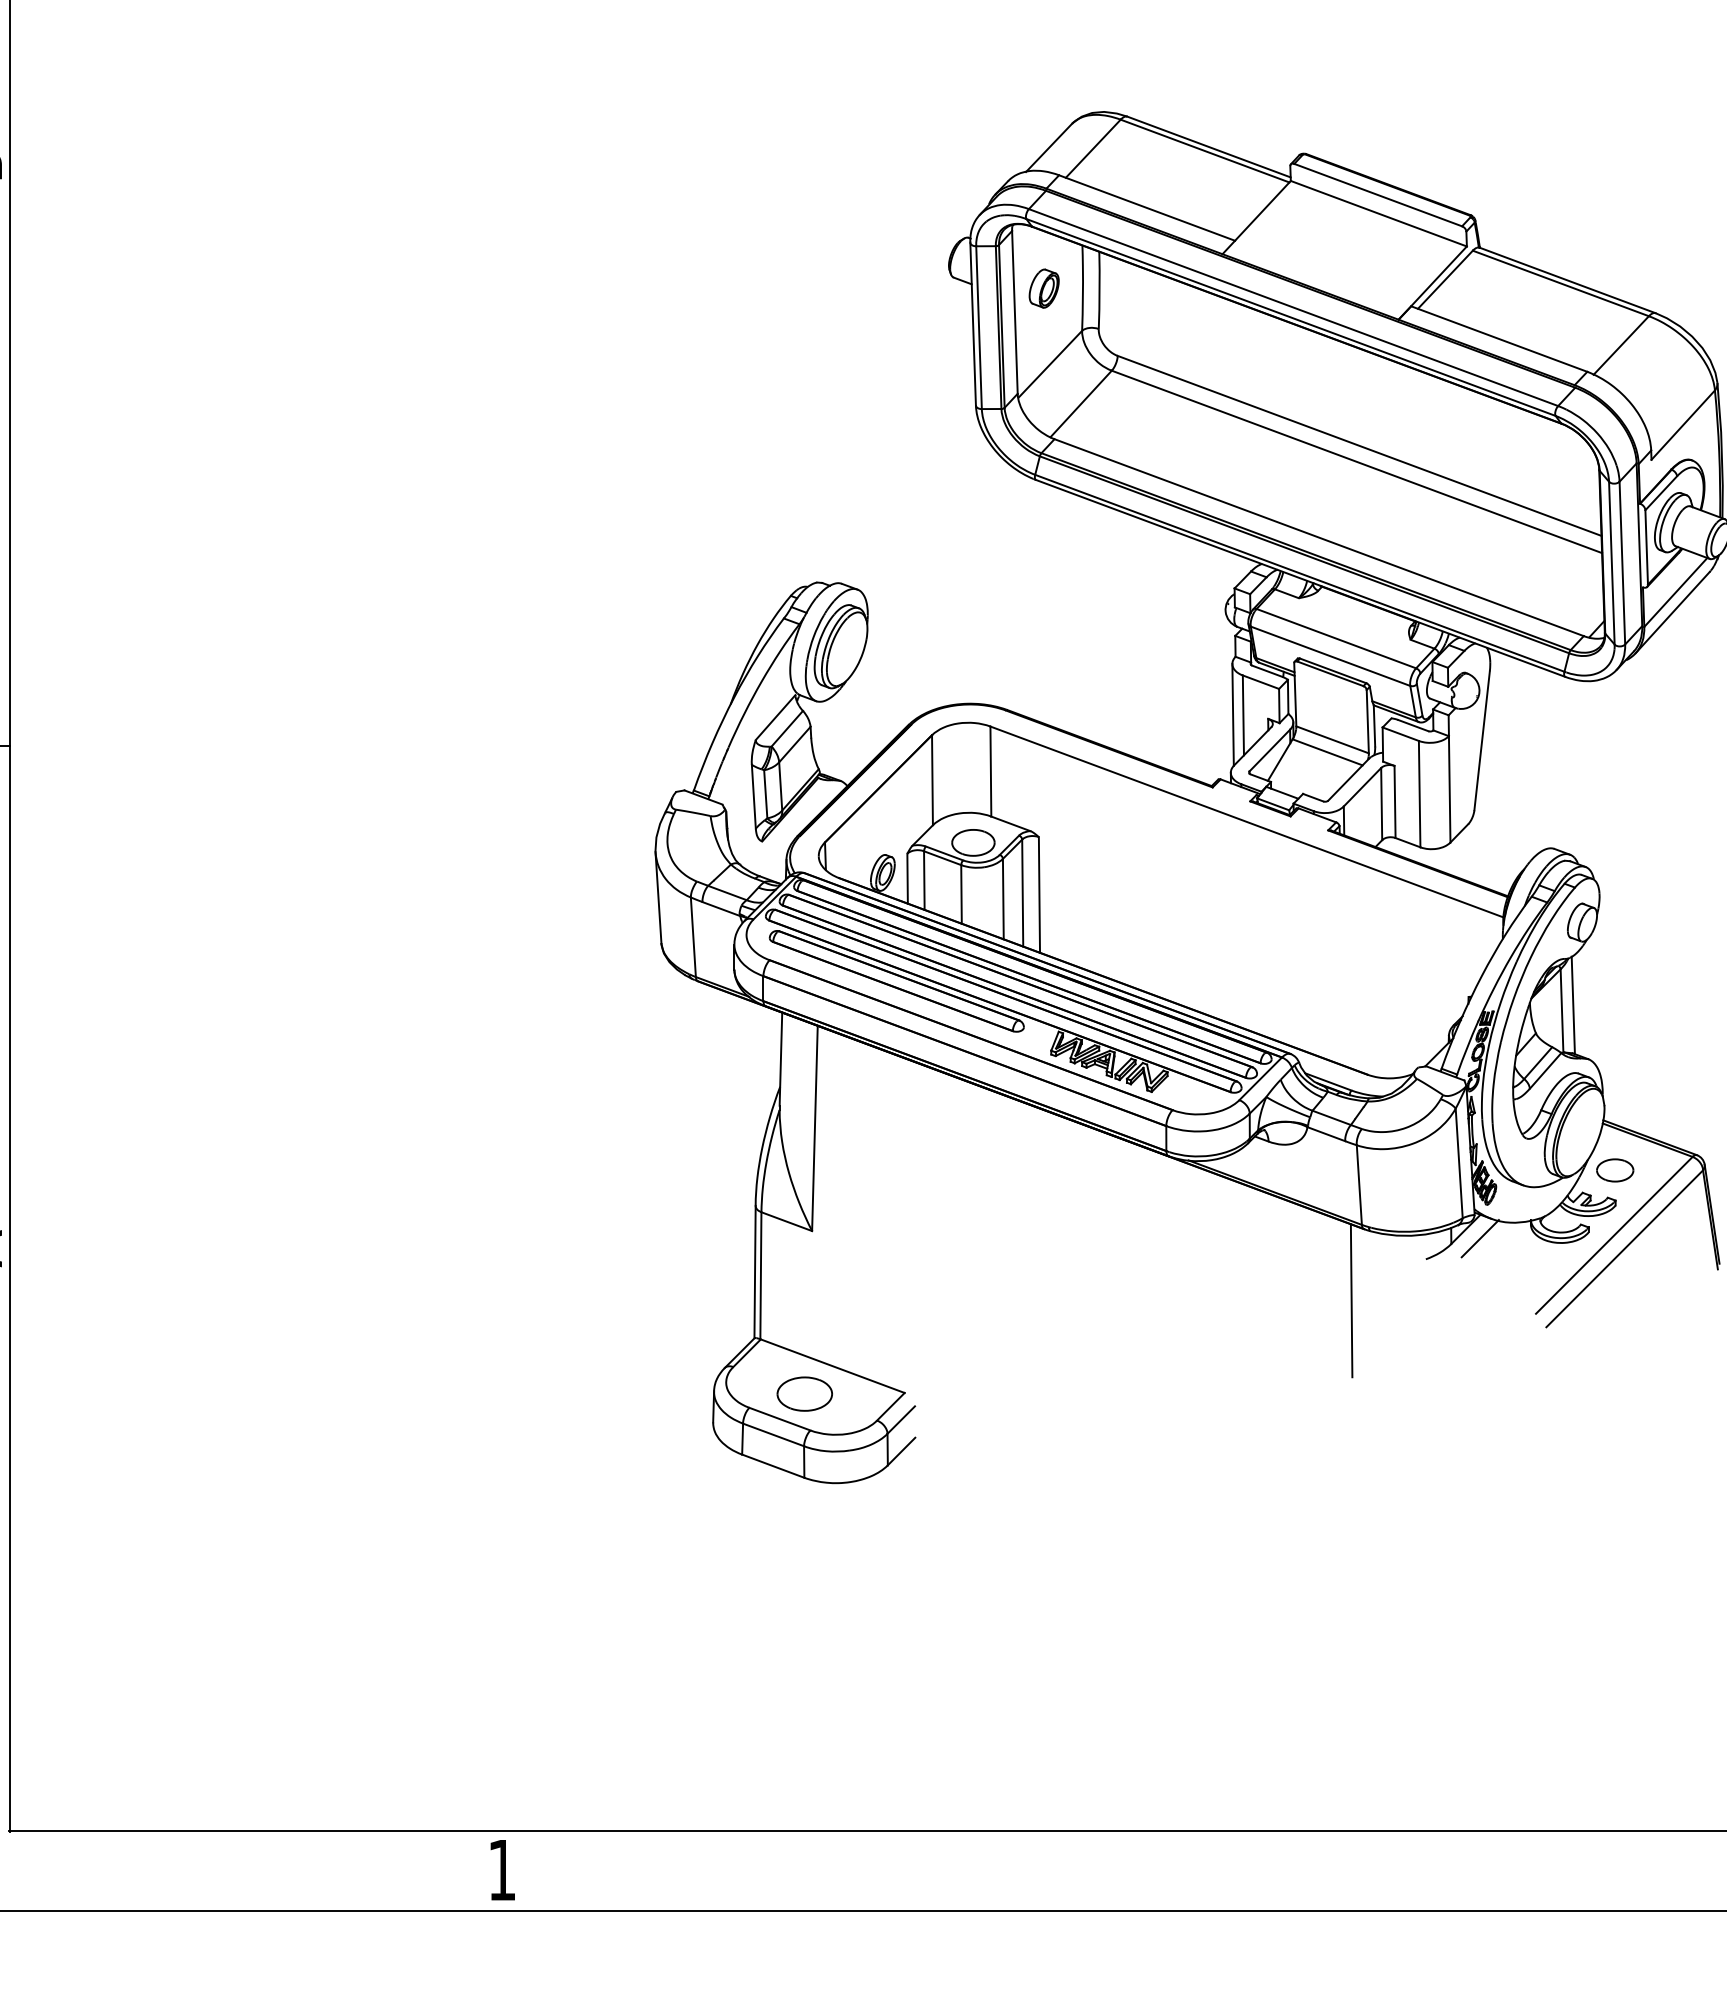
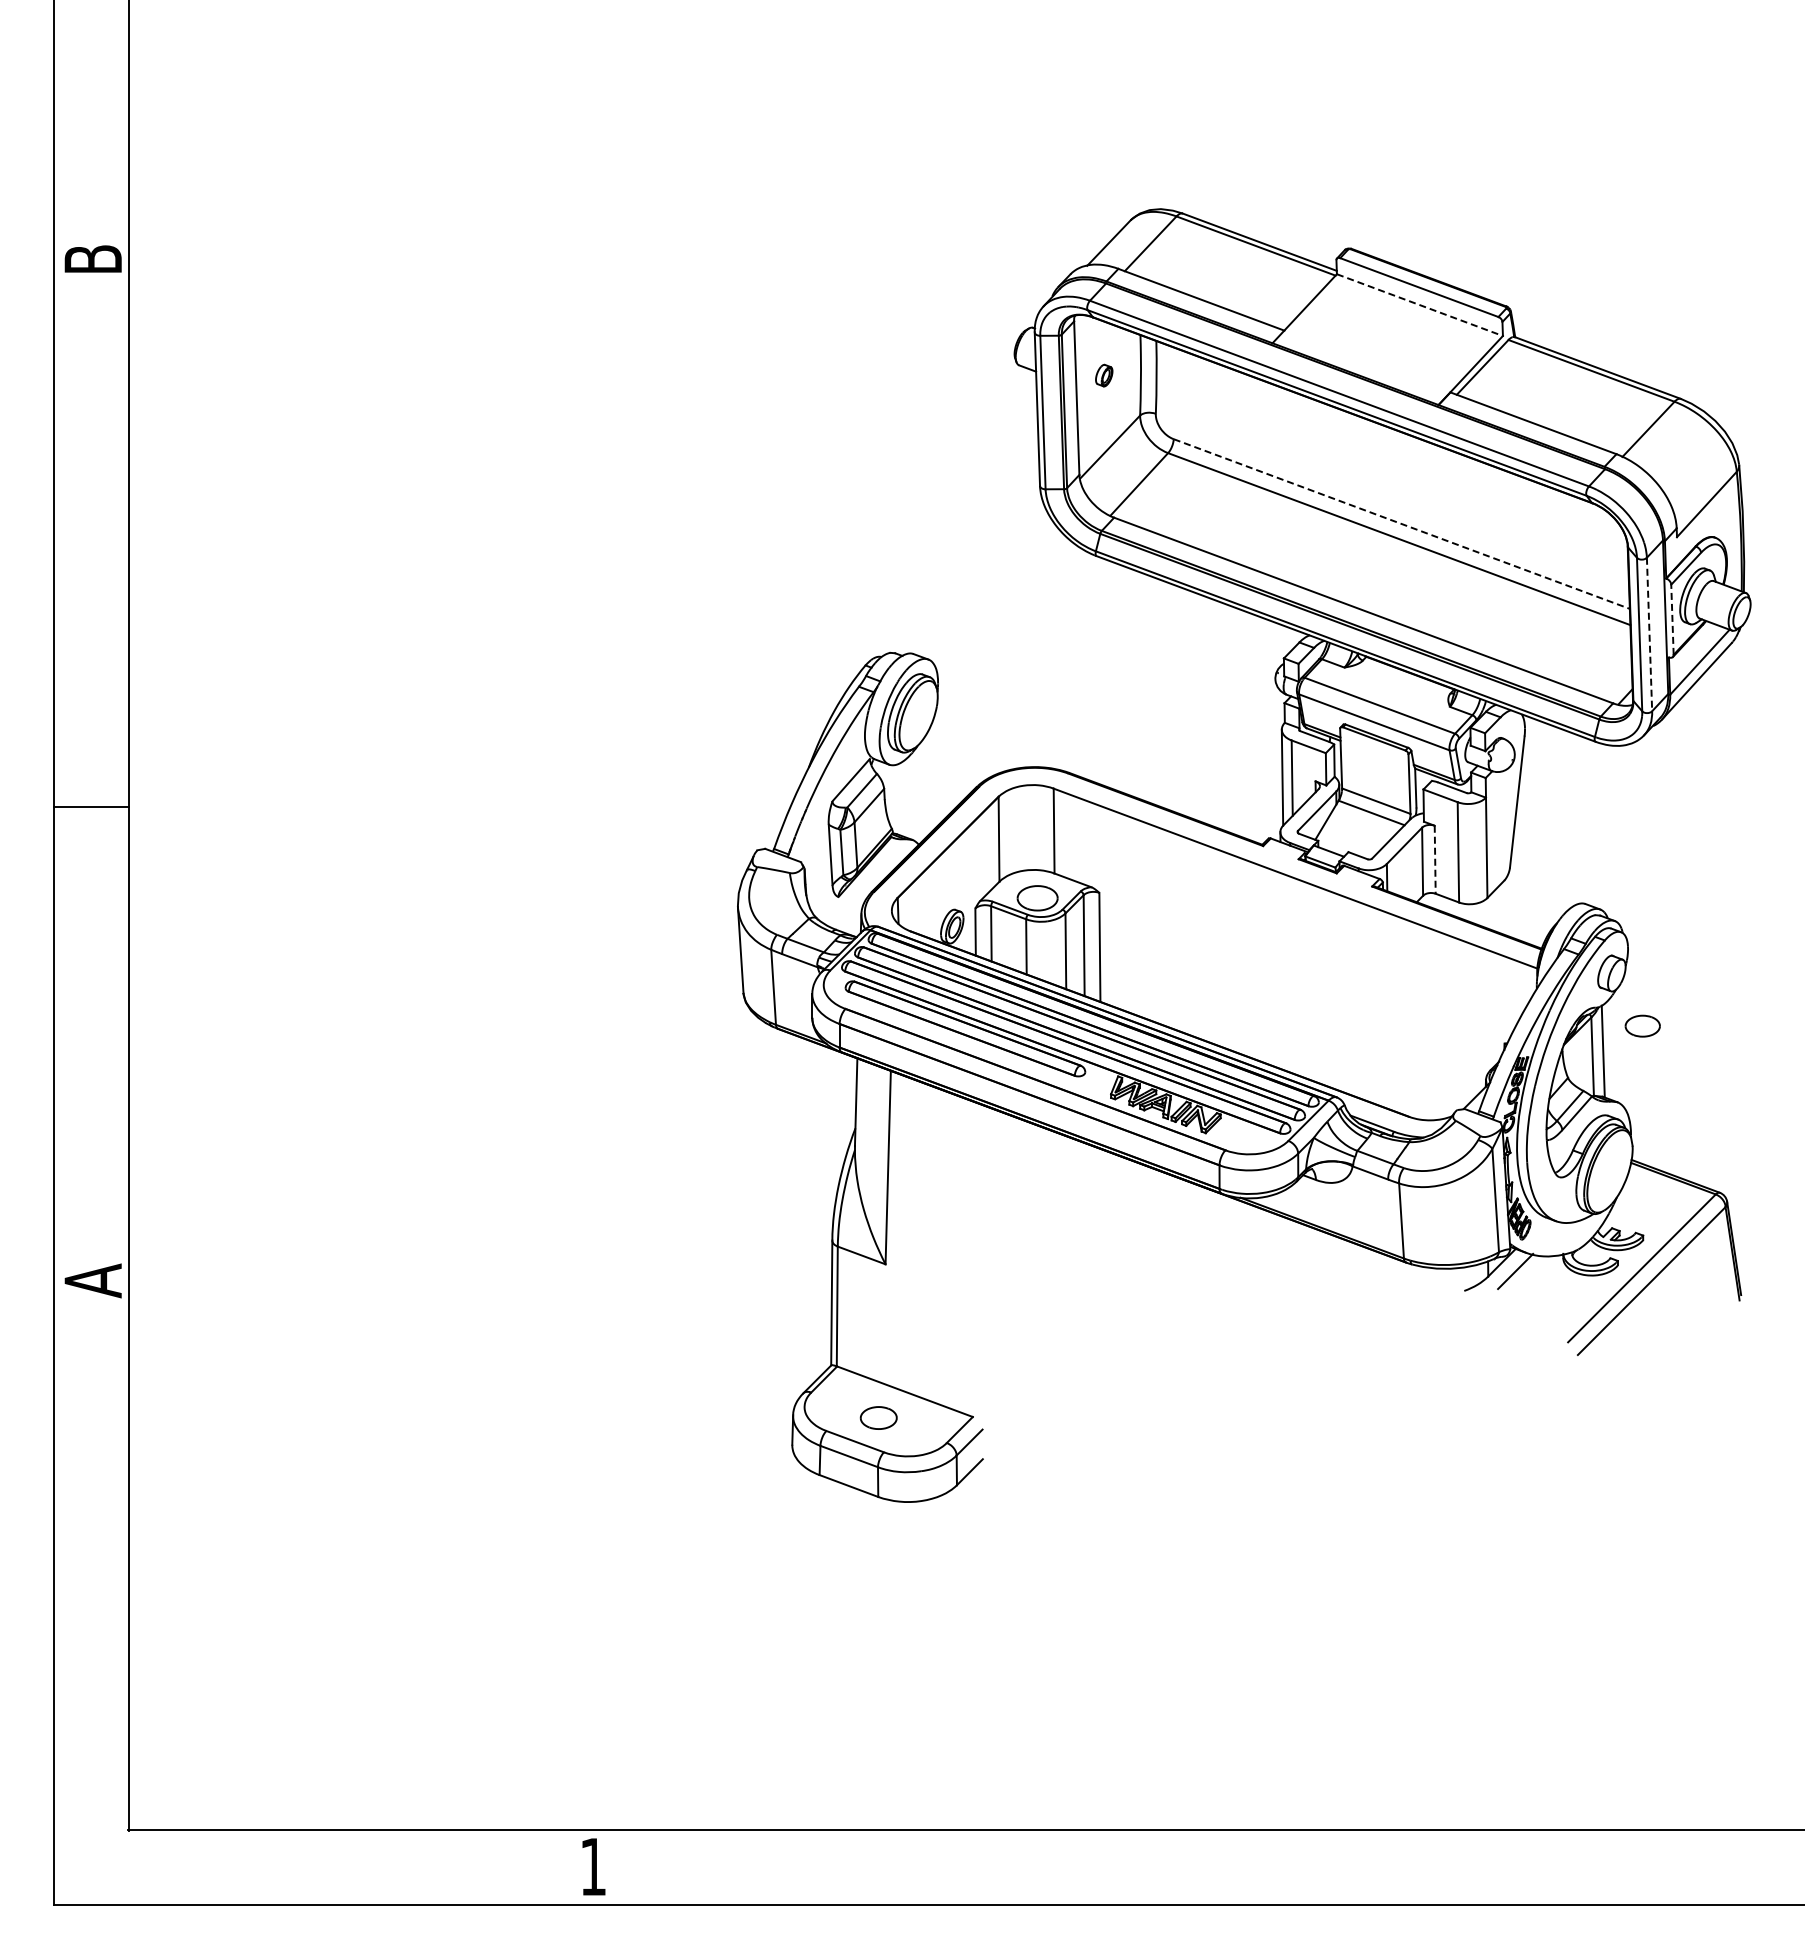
line: (1378, 214) -> (1419, 305), solid -> dashed
part: (1043, 288) -> (1103, 375), size x0.6
line: (1360, 446) -> (1402, 524), solid -> dashed
line: (1646, 547) -> (1672, 619), solid -> dashed
line: (1622, 563) -> (1649, 634), solid -> dashed
line: (1395, 802) -> (1435, 860), solid -> dashed
part: (1614, 1169) -> (1642, 1025), moved
line: (1350, 1300) -> (1393, 1329), removed
part: (804, 1393) -> (878, 1417), size x0.7

